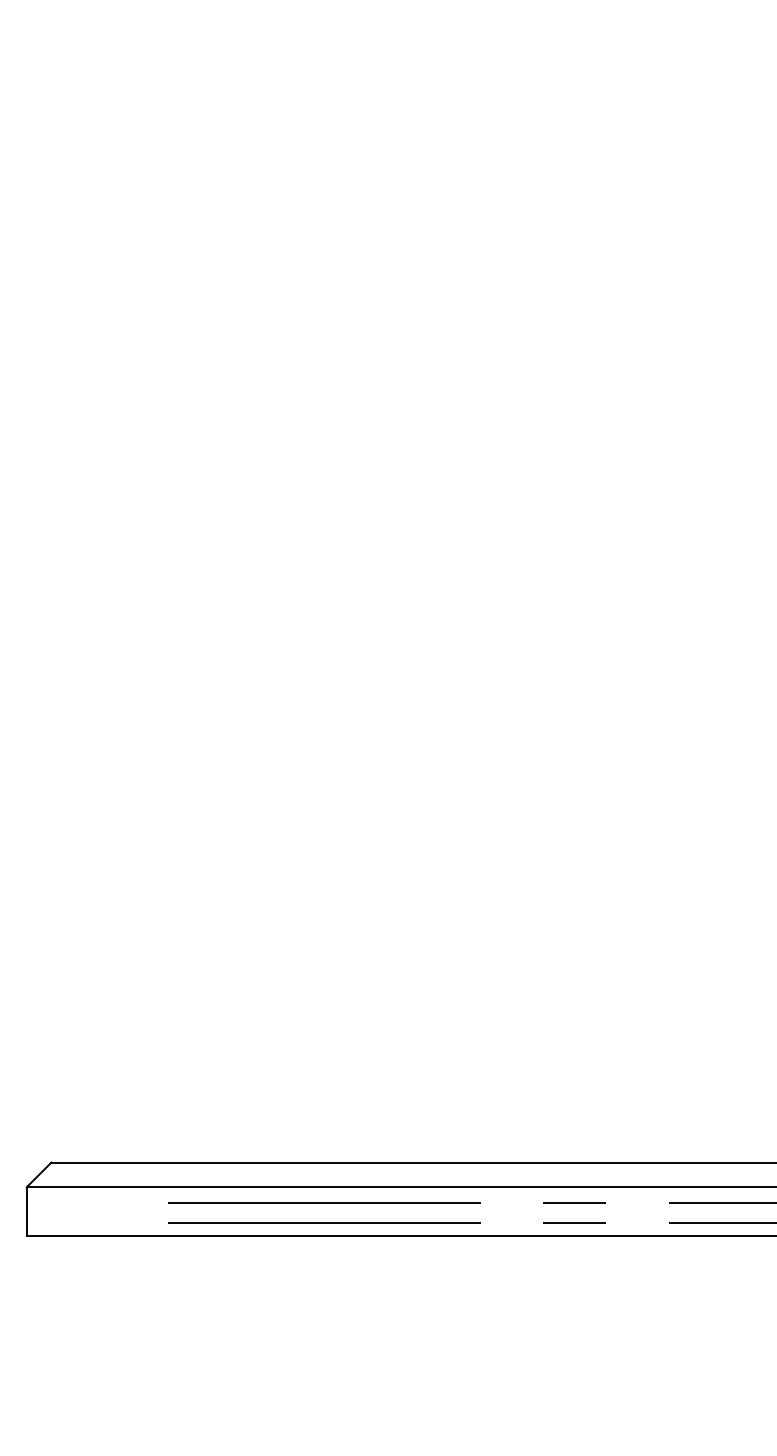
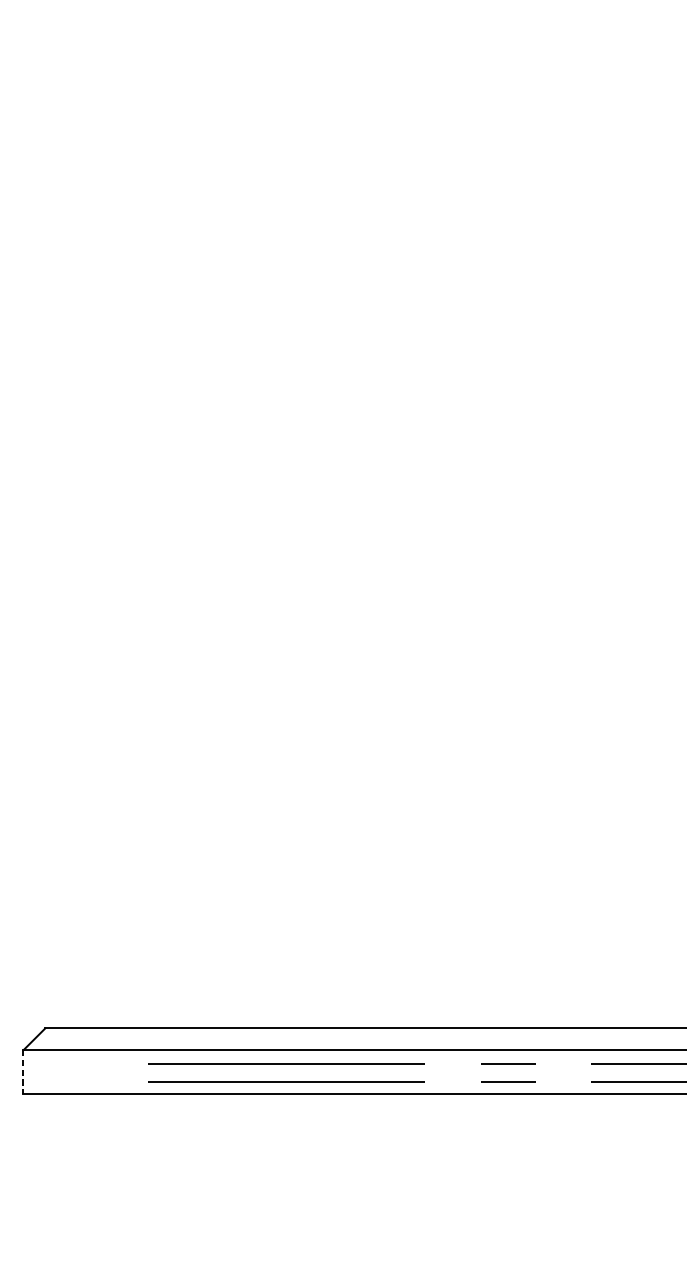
line: (26, 1211) -> (23, 1071), solid -> dashed

